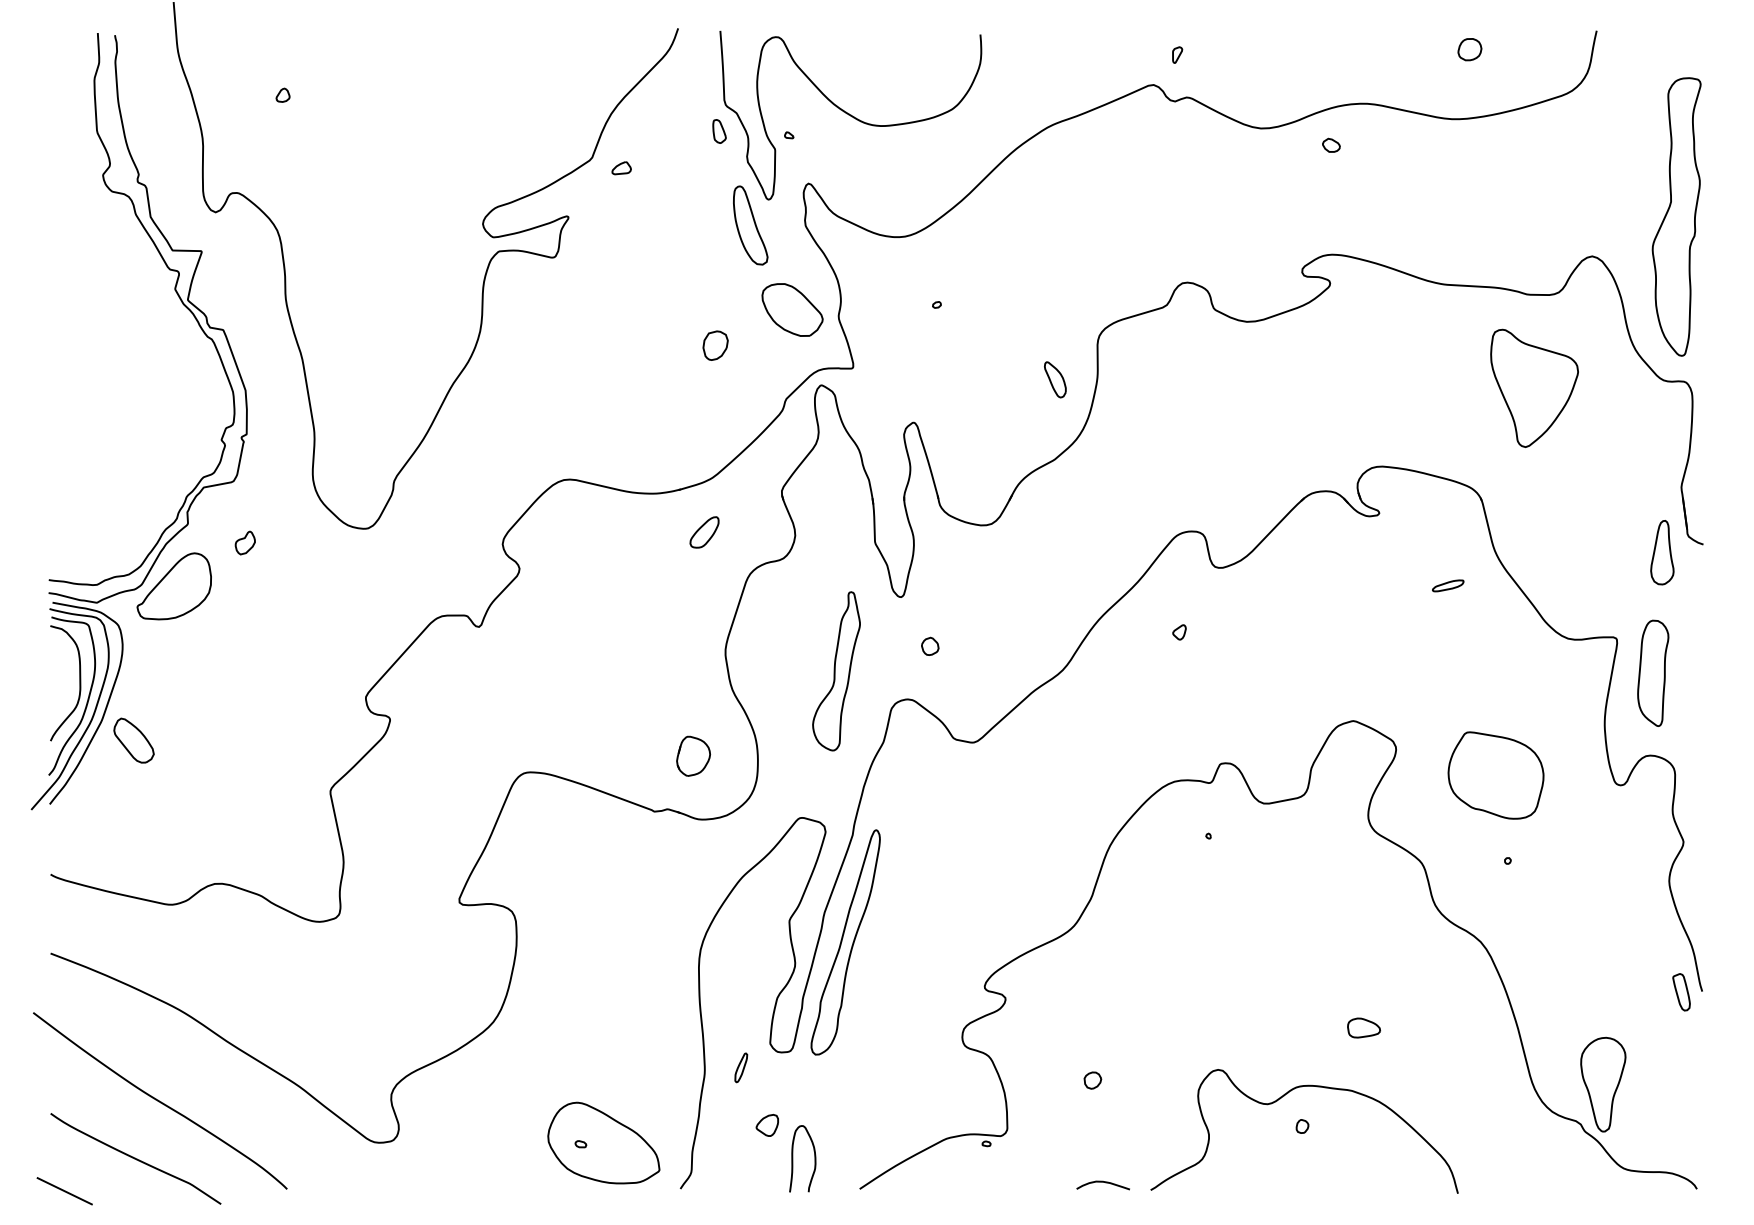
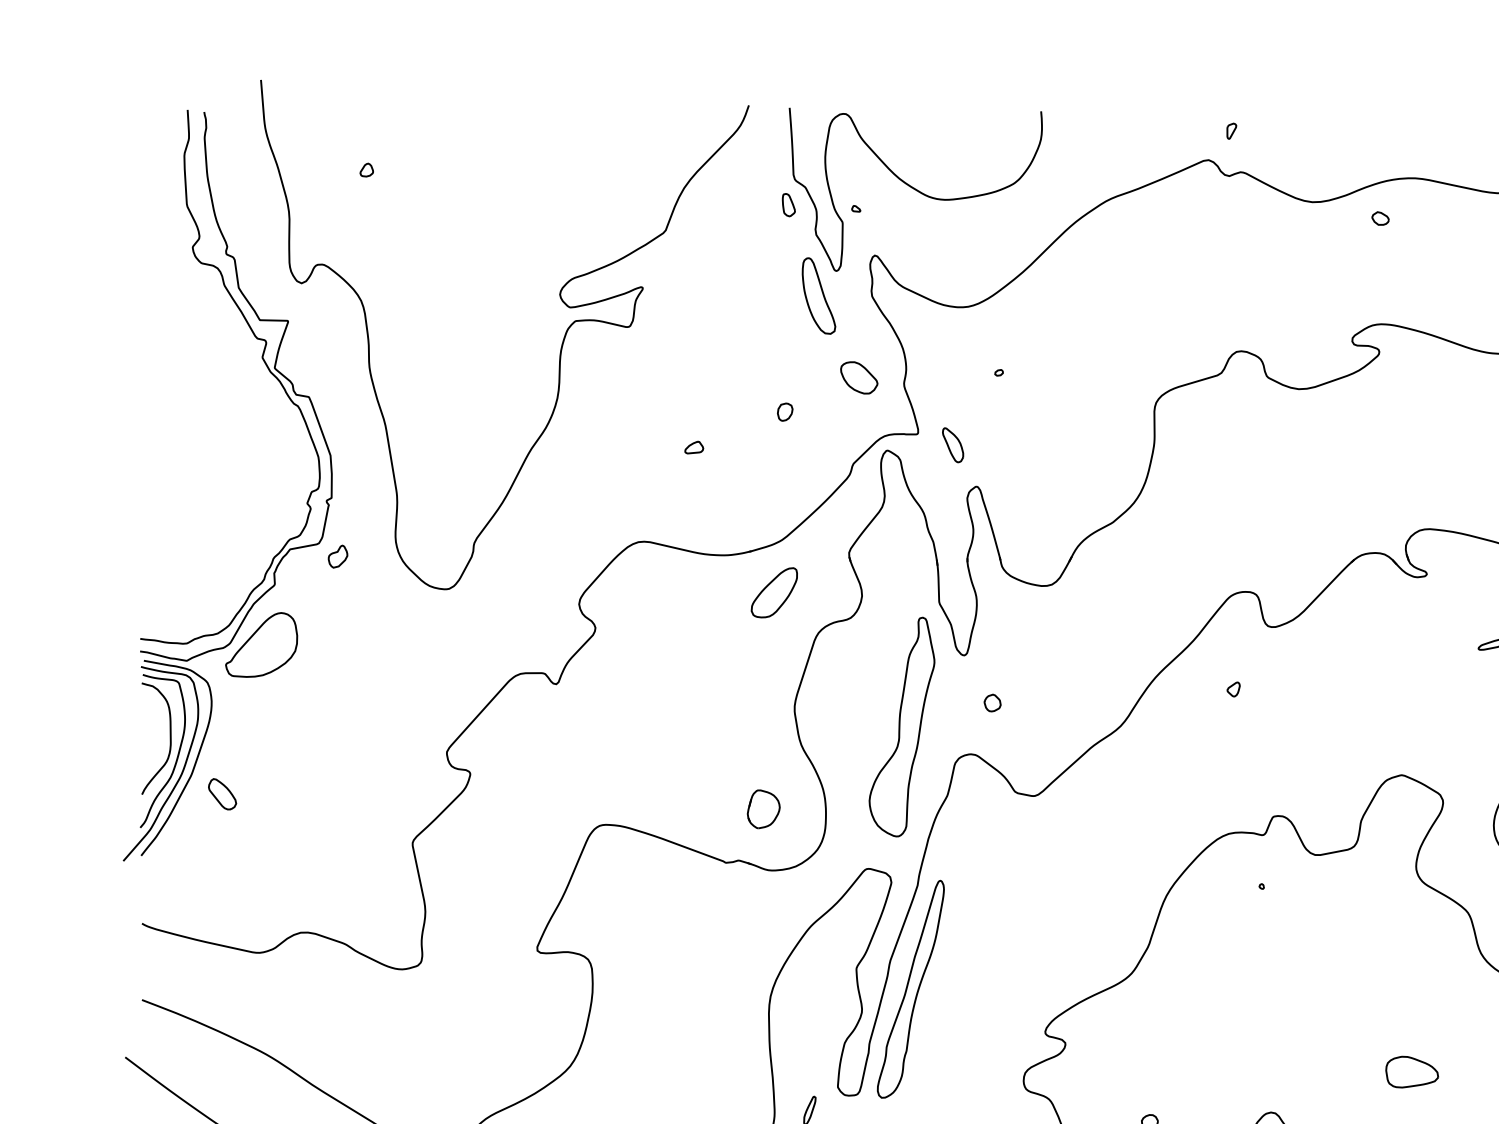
part: (621, 168) -> (694, 447), moved
part: (791, 310) -> (858, 378), size x0.62
part: (715, 345) -> (784, 412), size x0.62
part: (1055, 379) -> (953, 444), moved
part: (704, 532) -> (774, 592), size x1.67
part: (244, 542) -> (337, 556), moved
part: (836, 671) -> (901, 727), size x1.43
part: (133, 740) -> (222, 794), size x0.71
part: (1363, 1027) -> (1411, 1071), size x1.67

